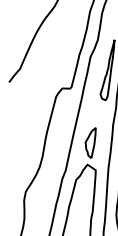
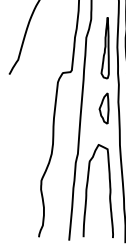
part: (89, 142) -> (103, 108), moved

